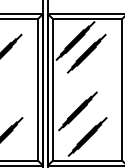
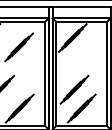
line: (86, 53) -> (80, 47), removed

